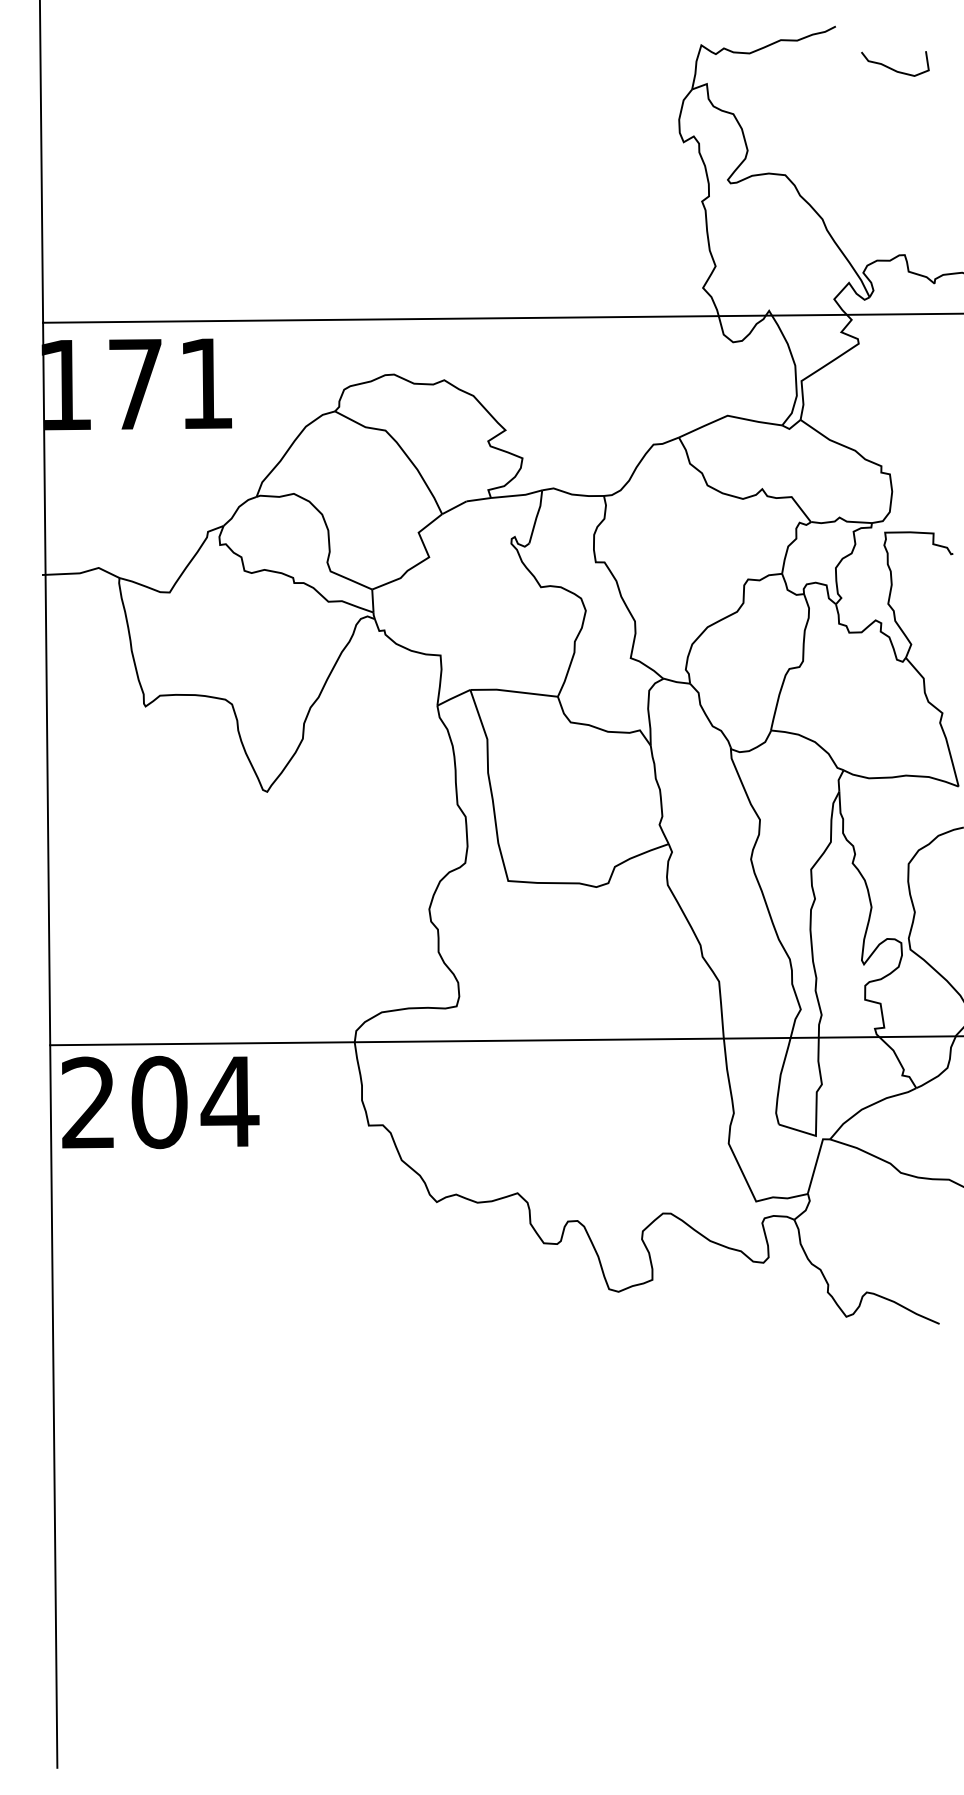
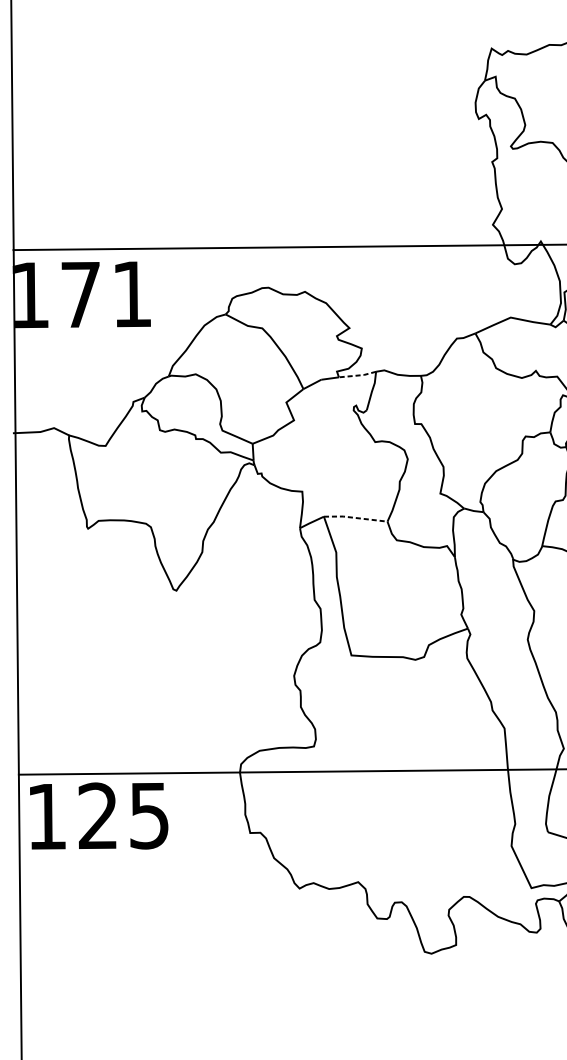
line: (517, 495) -> (358, 375), solid -> dashed
line: (513, 691) -> (355, 517), solid -> dashed
text: (160, 1102) -> (98, 816), 204 -> 125

